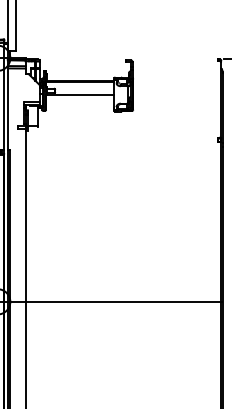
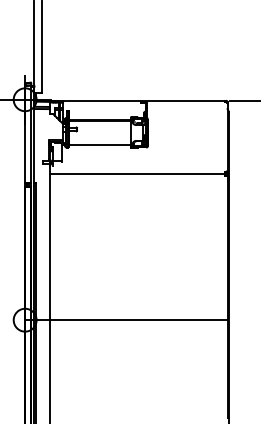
line: (127, 59) -> (142, 100), added
line: (79, 94) -> (99, 144), moved
line: (121, 139) -> (137, 173), added

